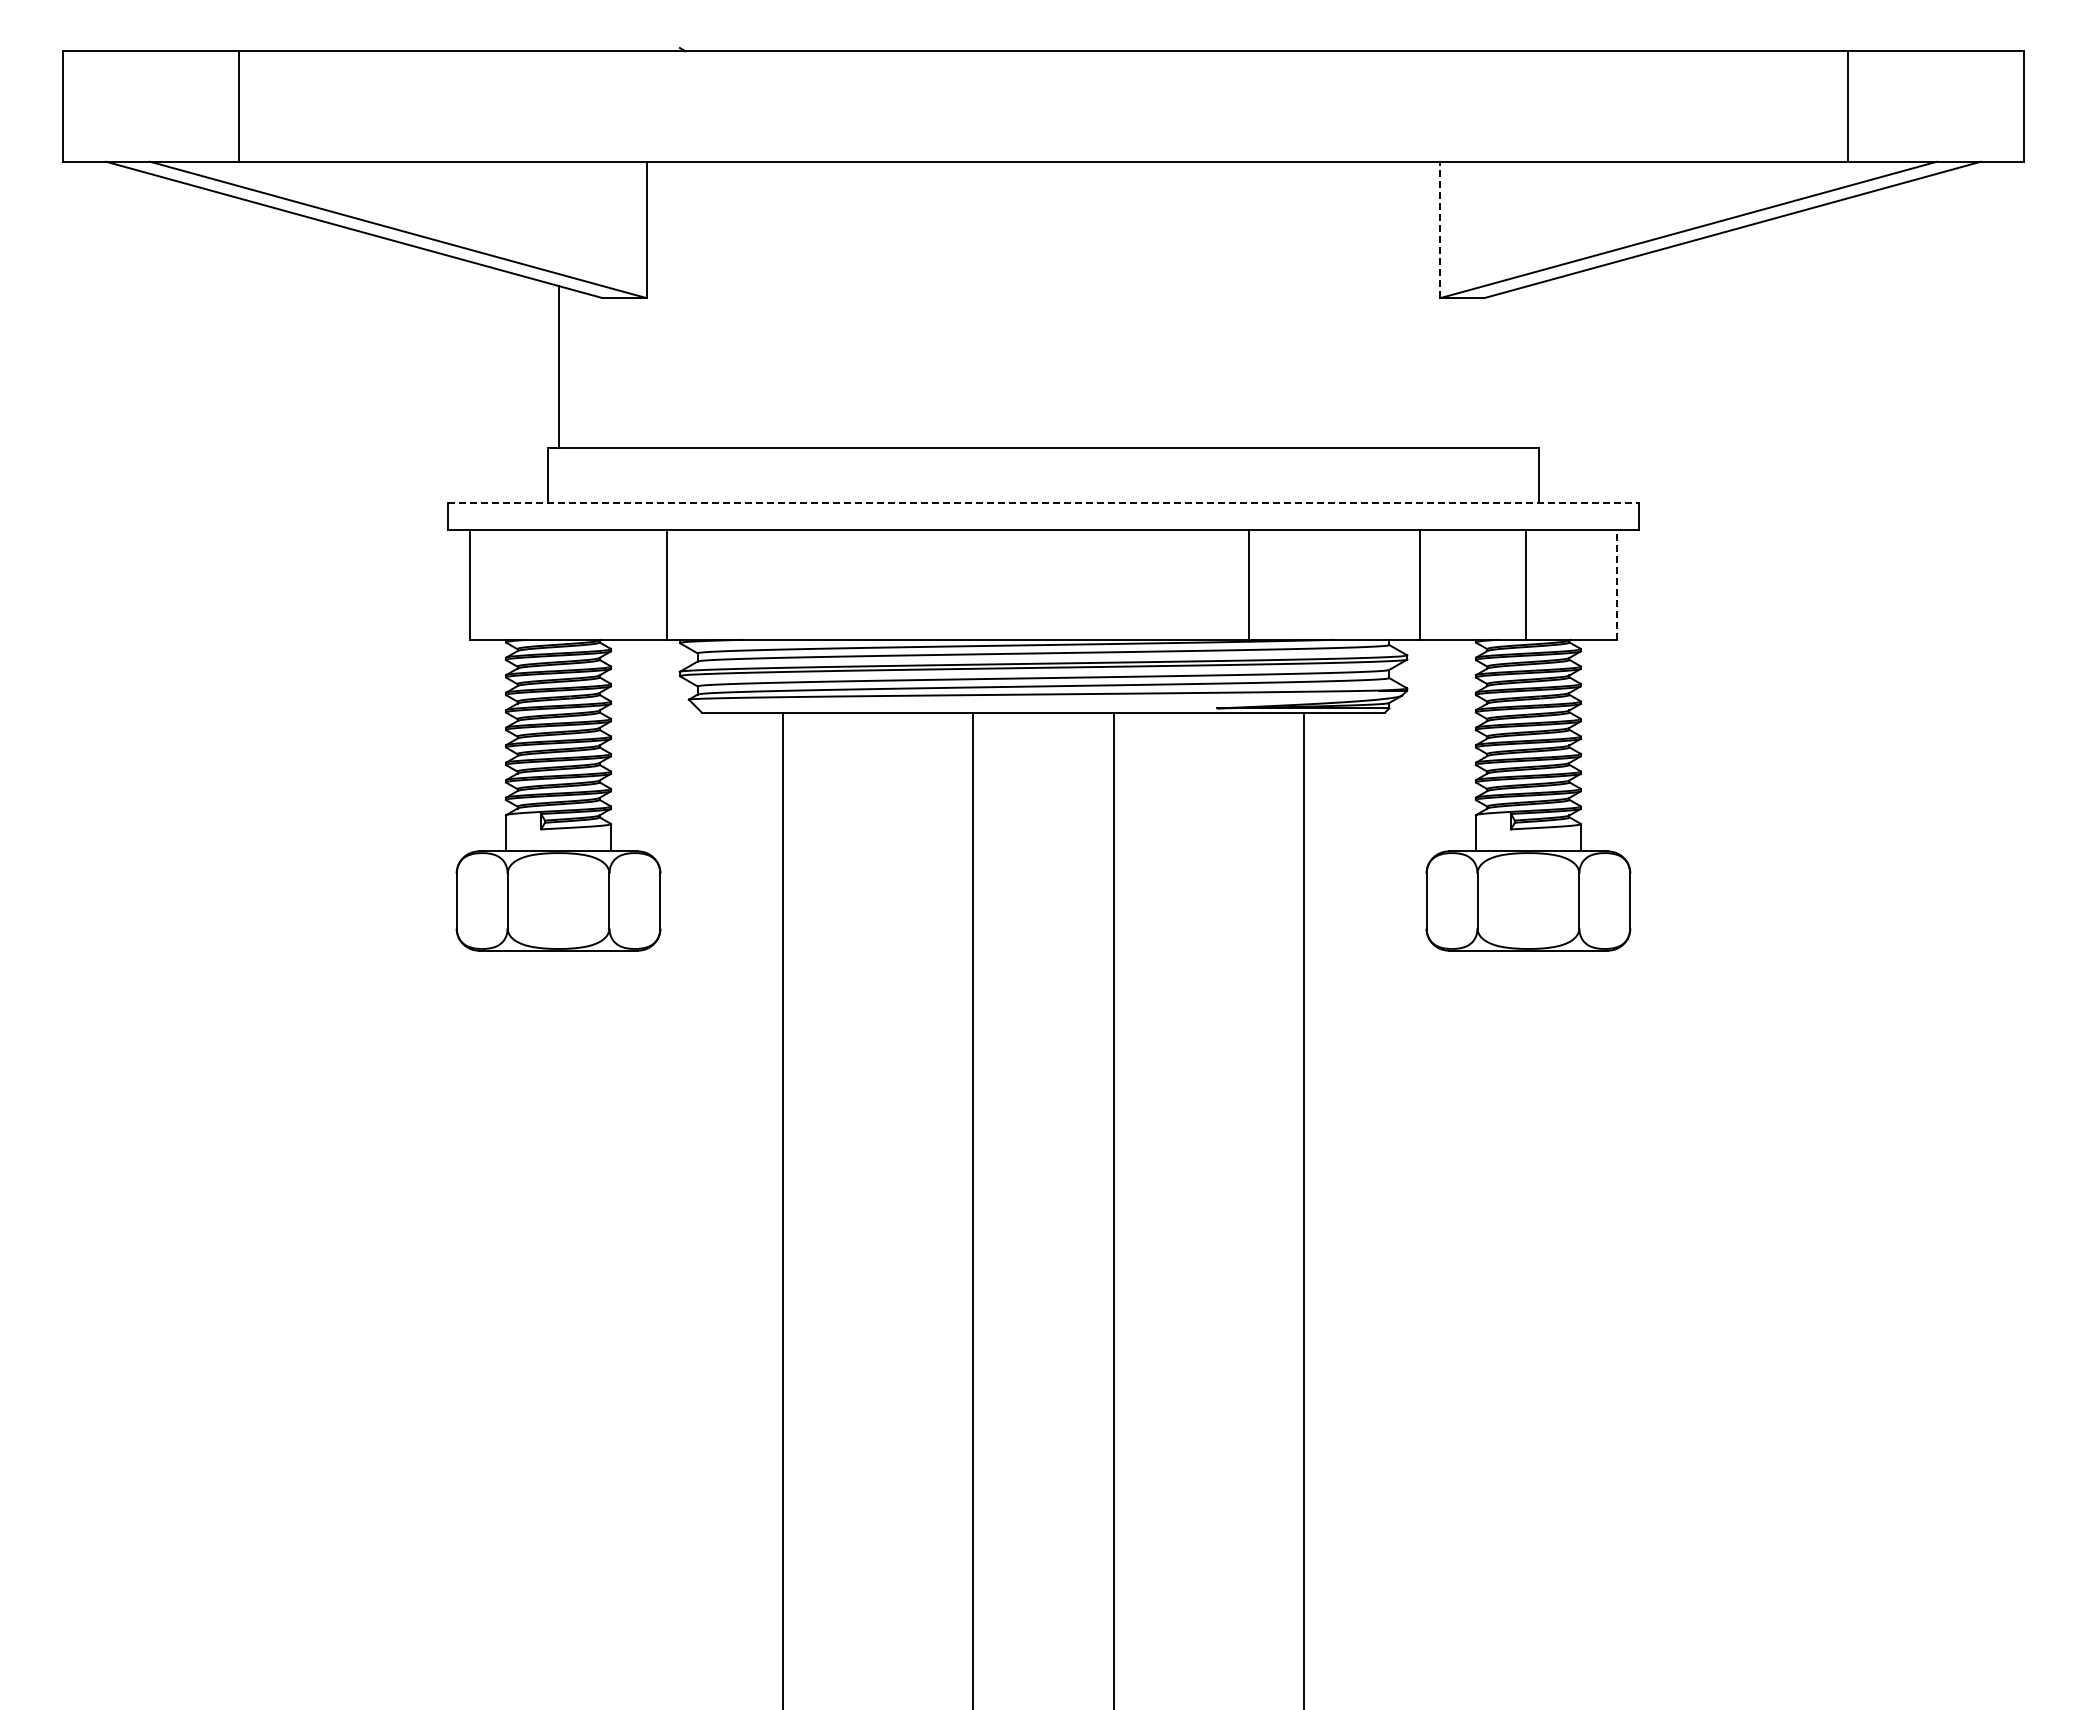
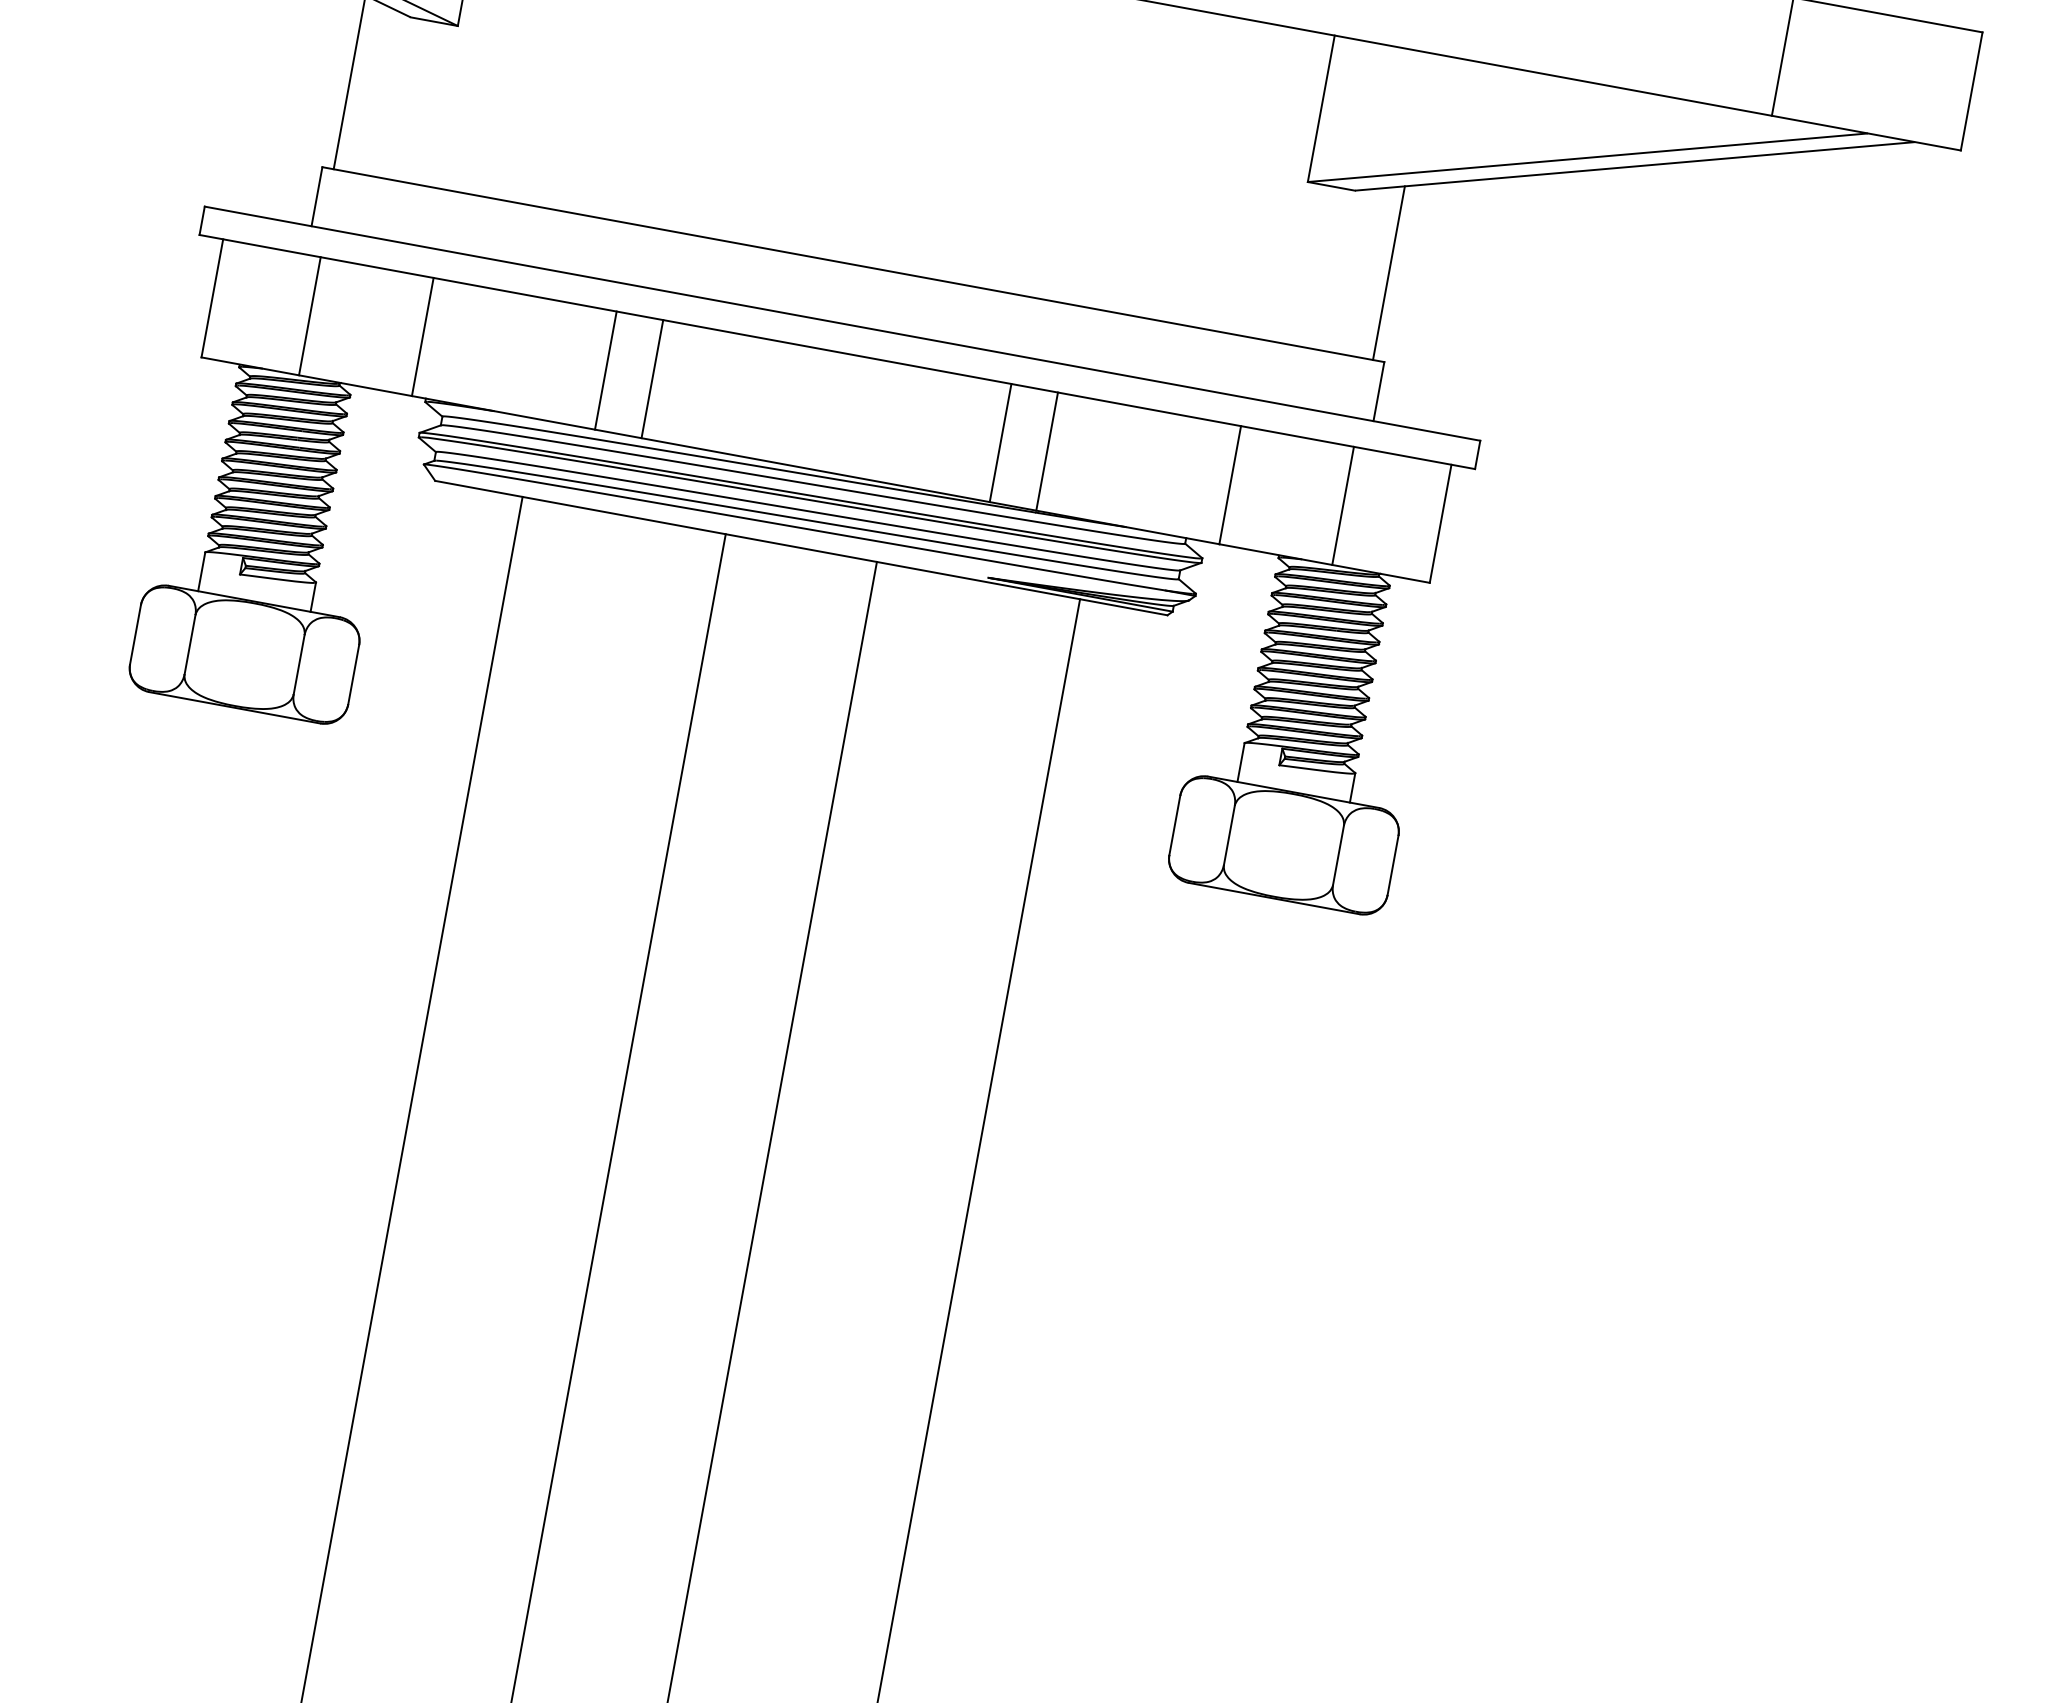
line: (1440, 229) -> (1321, 108), dashed -> solid
line: (1528, 367) -> (1388, 273), added
line: (1044, 503) -> (843, 324), dashed -> solid
line: (561, 584) -> (310, 316), added
line: (837, 584) -> (605, 370), added
line: (881, 584) -> (652, 378), added
line: (1205, 584) -> (1000, 442), added
line: (1616, 584) -> (1440, 523), dashed -> solid

